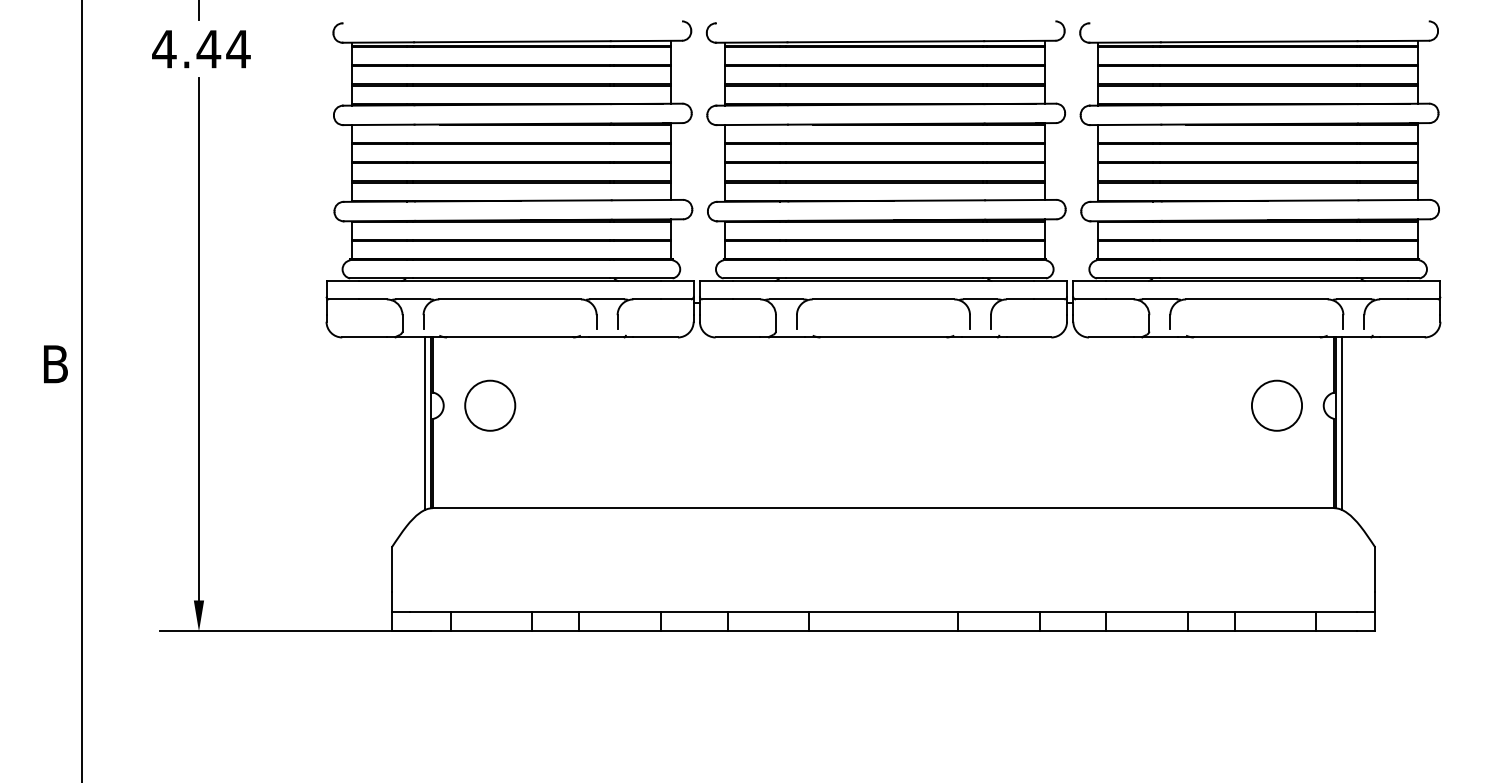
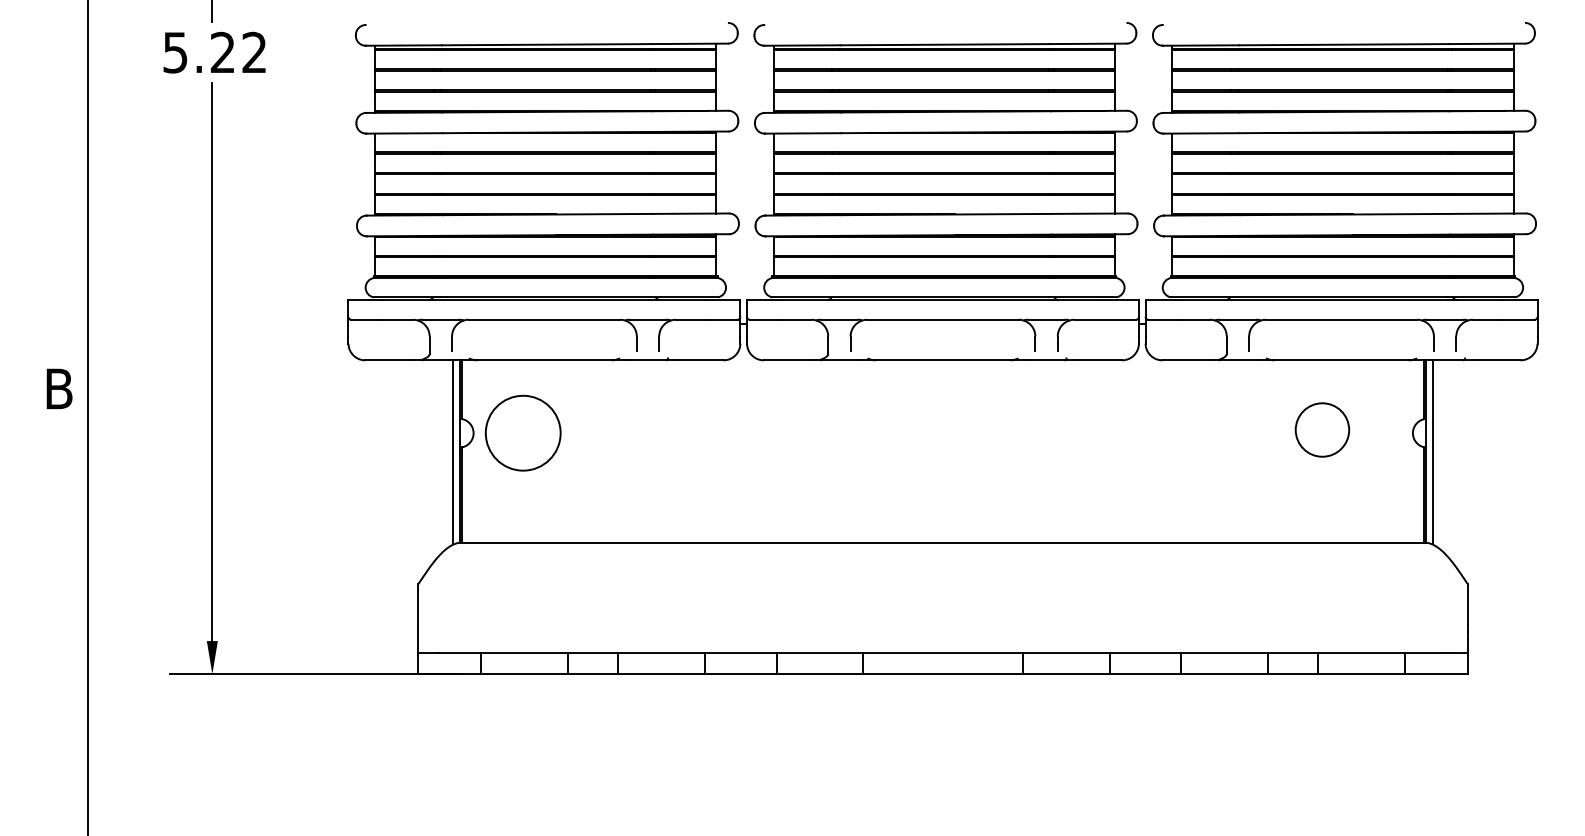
text: (201, 48) -> (215, 51), 4.44 -> 5.22
circle: (490, 405) -> (523, 432), size x1.4
circle: (1276, 405) -> (1321, 429), moved

